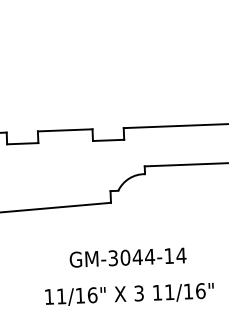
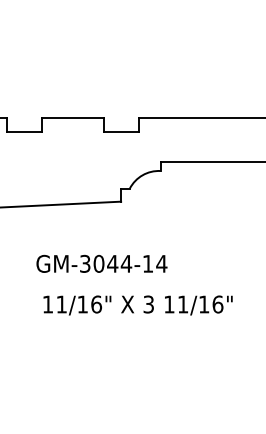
text: (127, 257) -> (101, 263), moved

